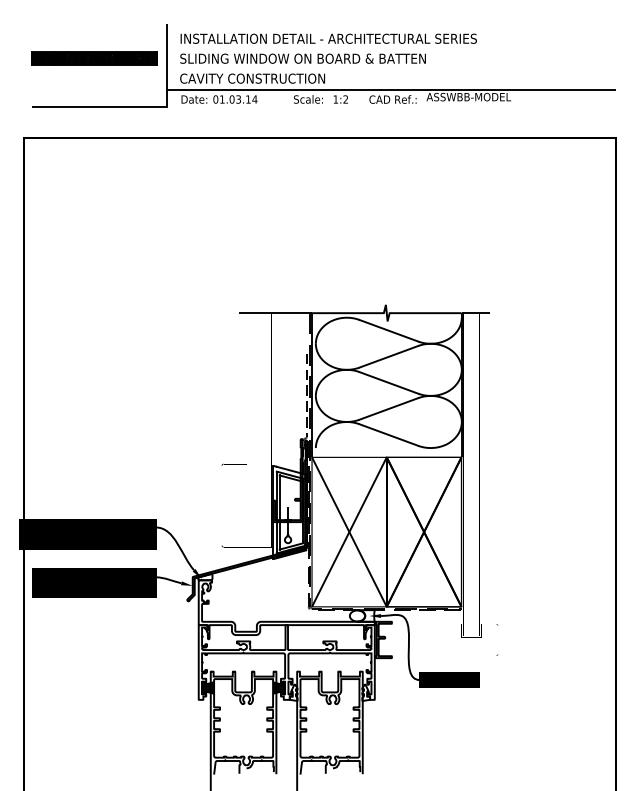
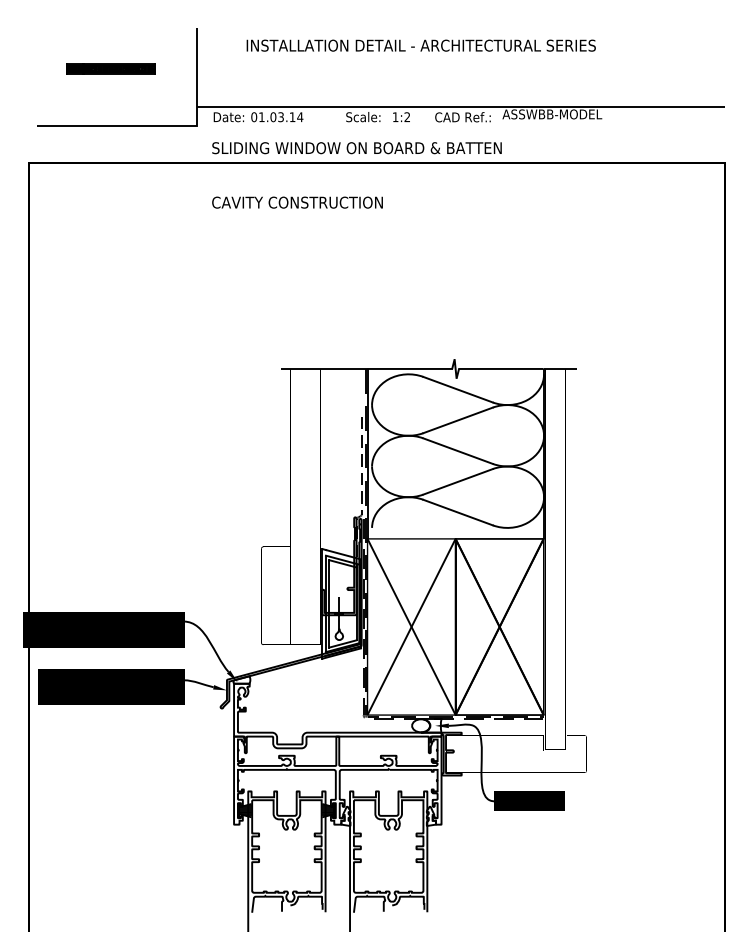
text: (328, 38) -> (420, 45), moved
part: (93, 58) -> (110, 68), size x0.6
text: (302, 59) -> (356, 148), moved
text: (252, 78) -> (297, 202), moved

